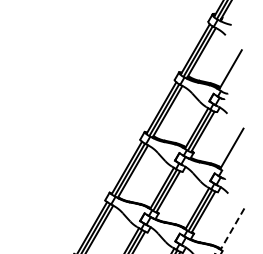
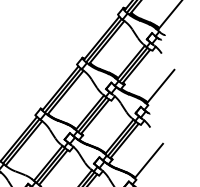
line: (232, 228) -> (148, 160), dashed -> solid

